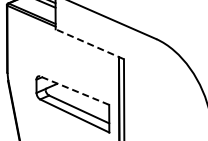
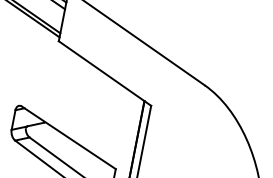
line: (89, 44) -> (104, 73), dashed -> solid
line: (74, 90) -> (68, 137), dashed -> solid

